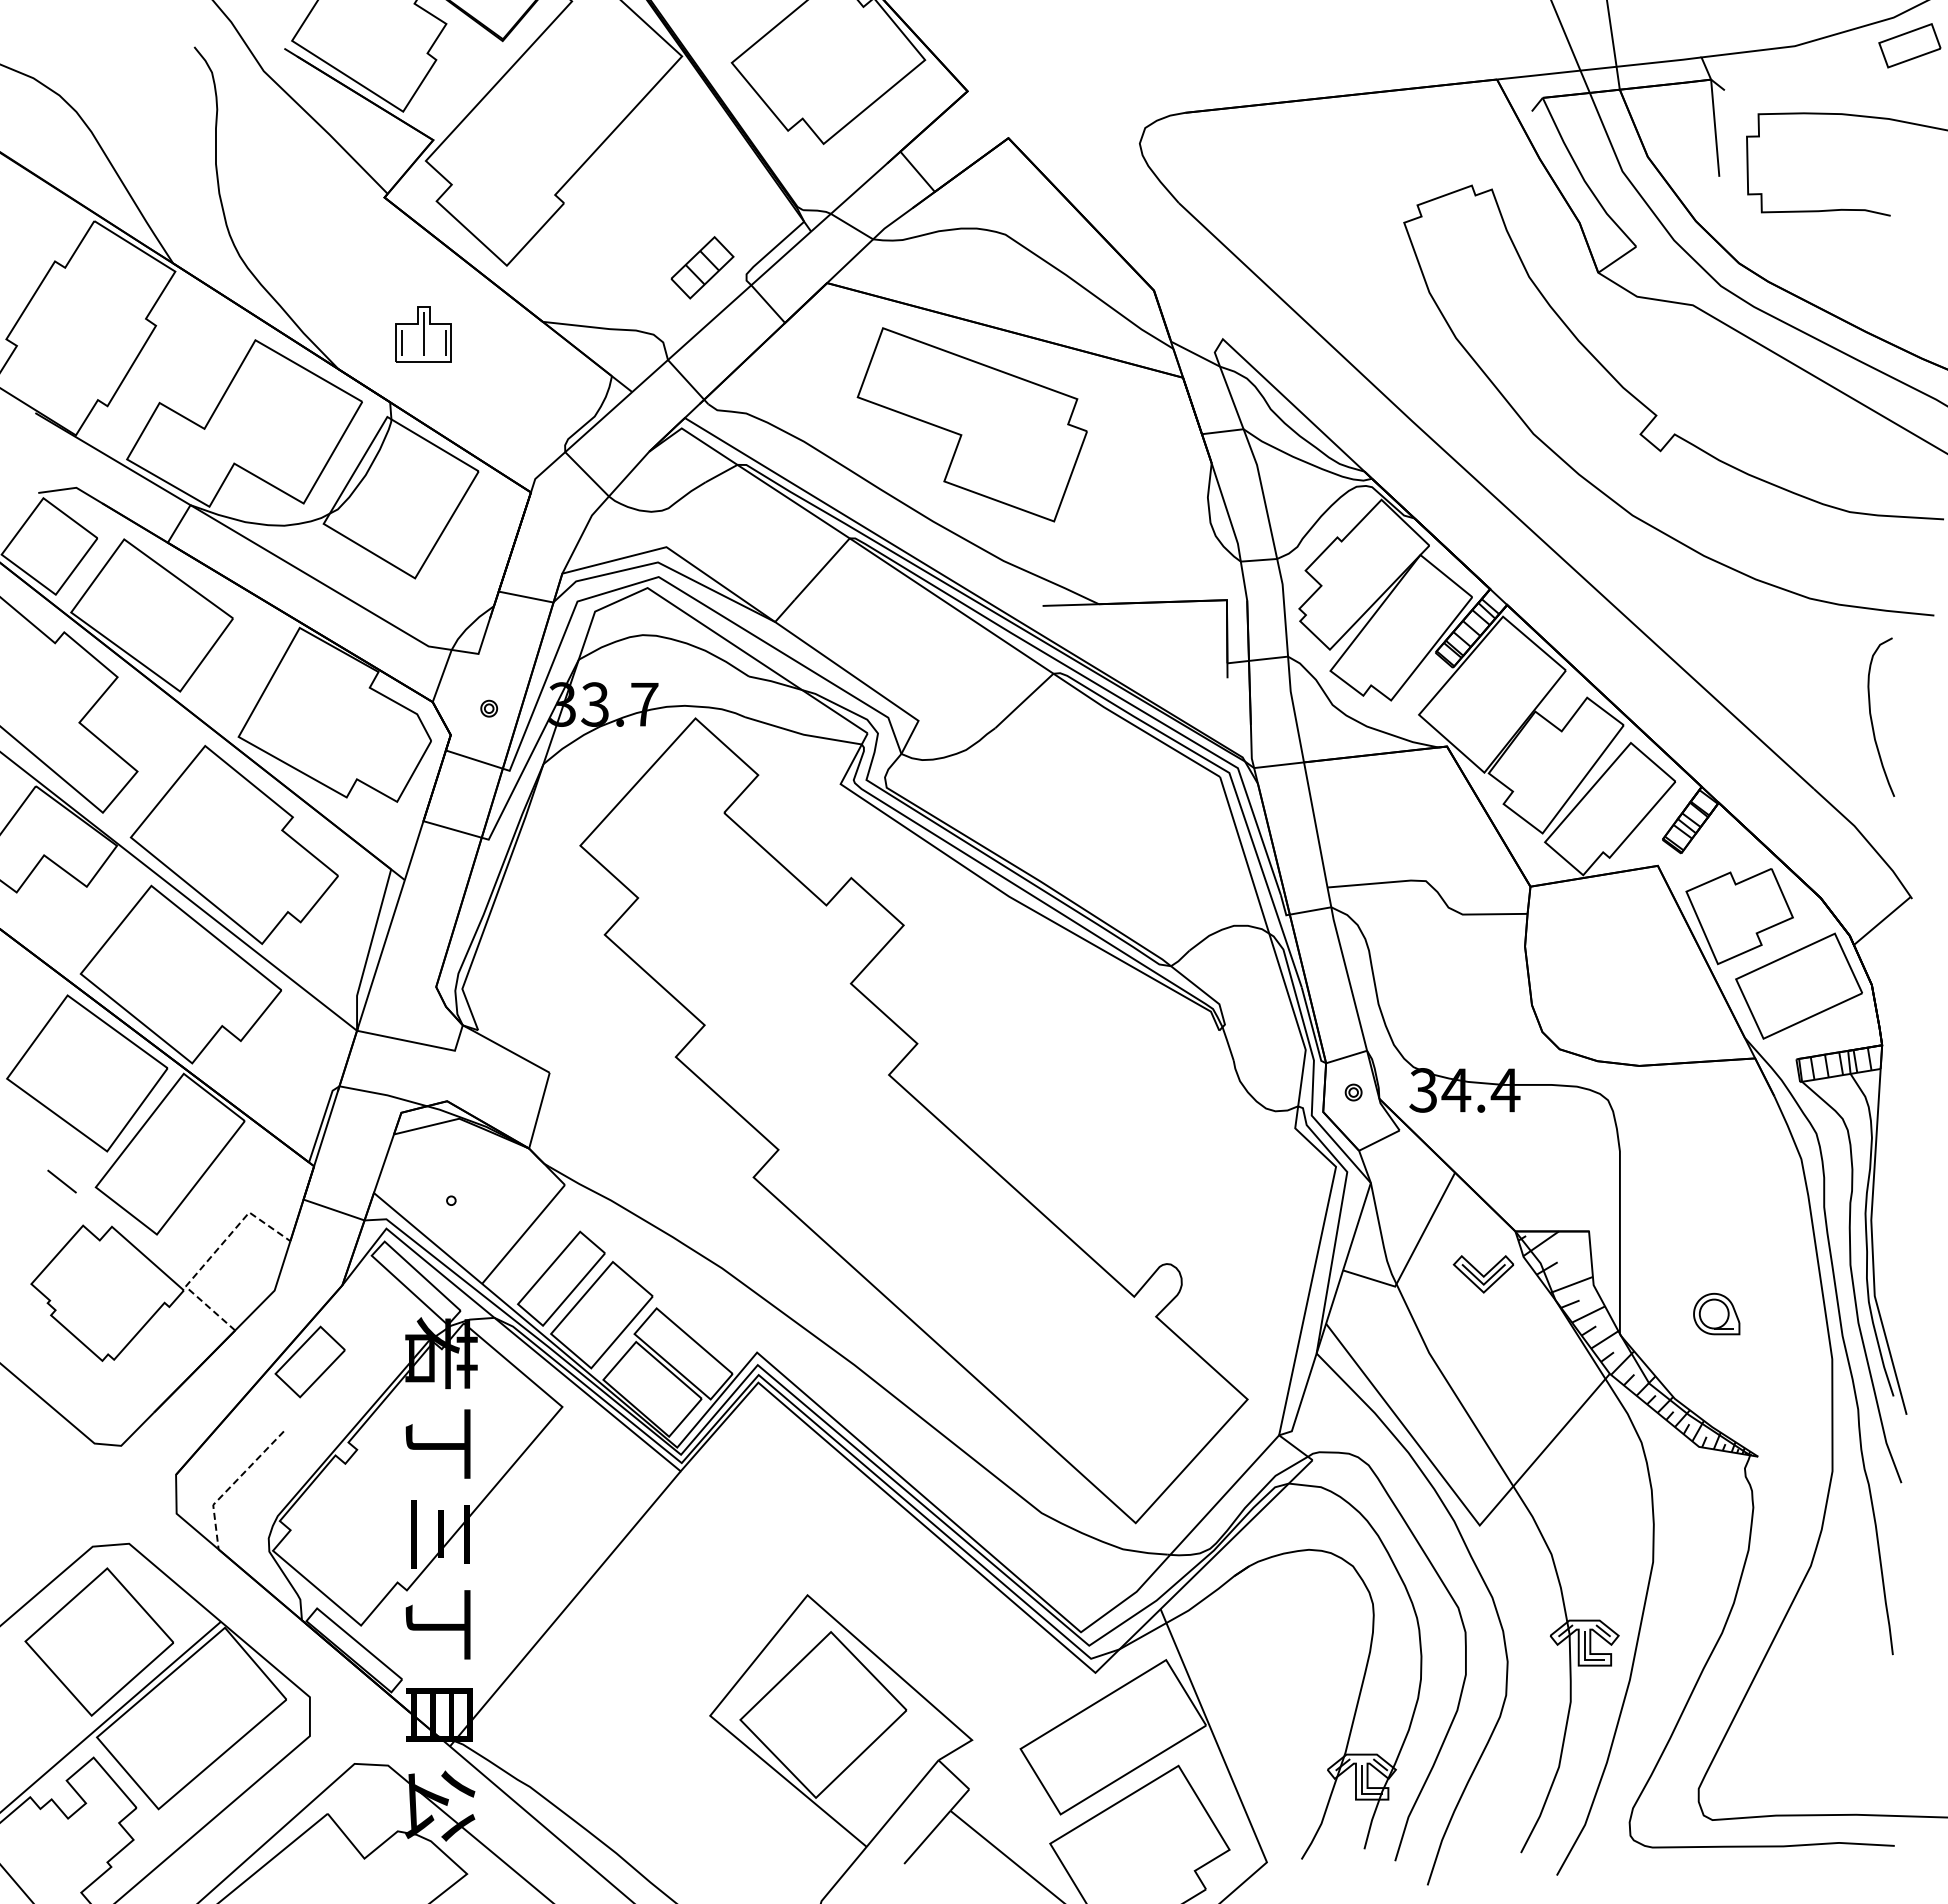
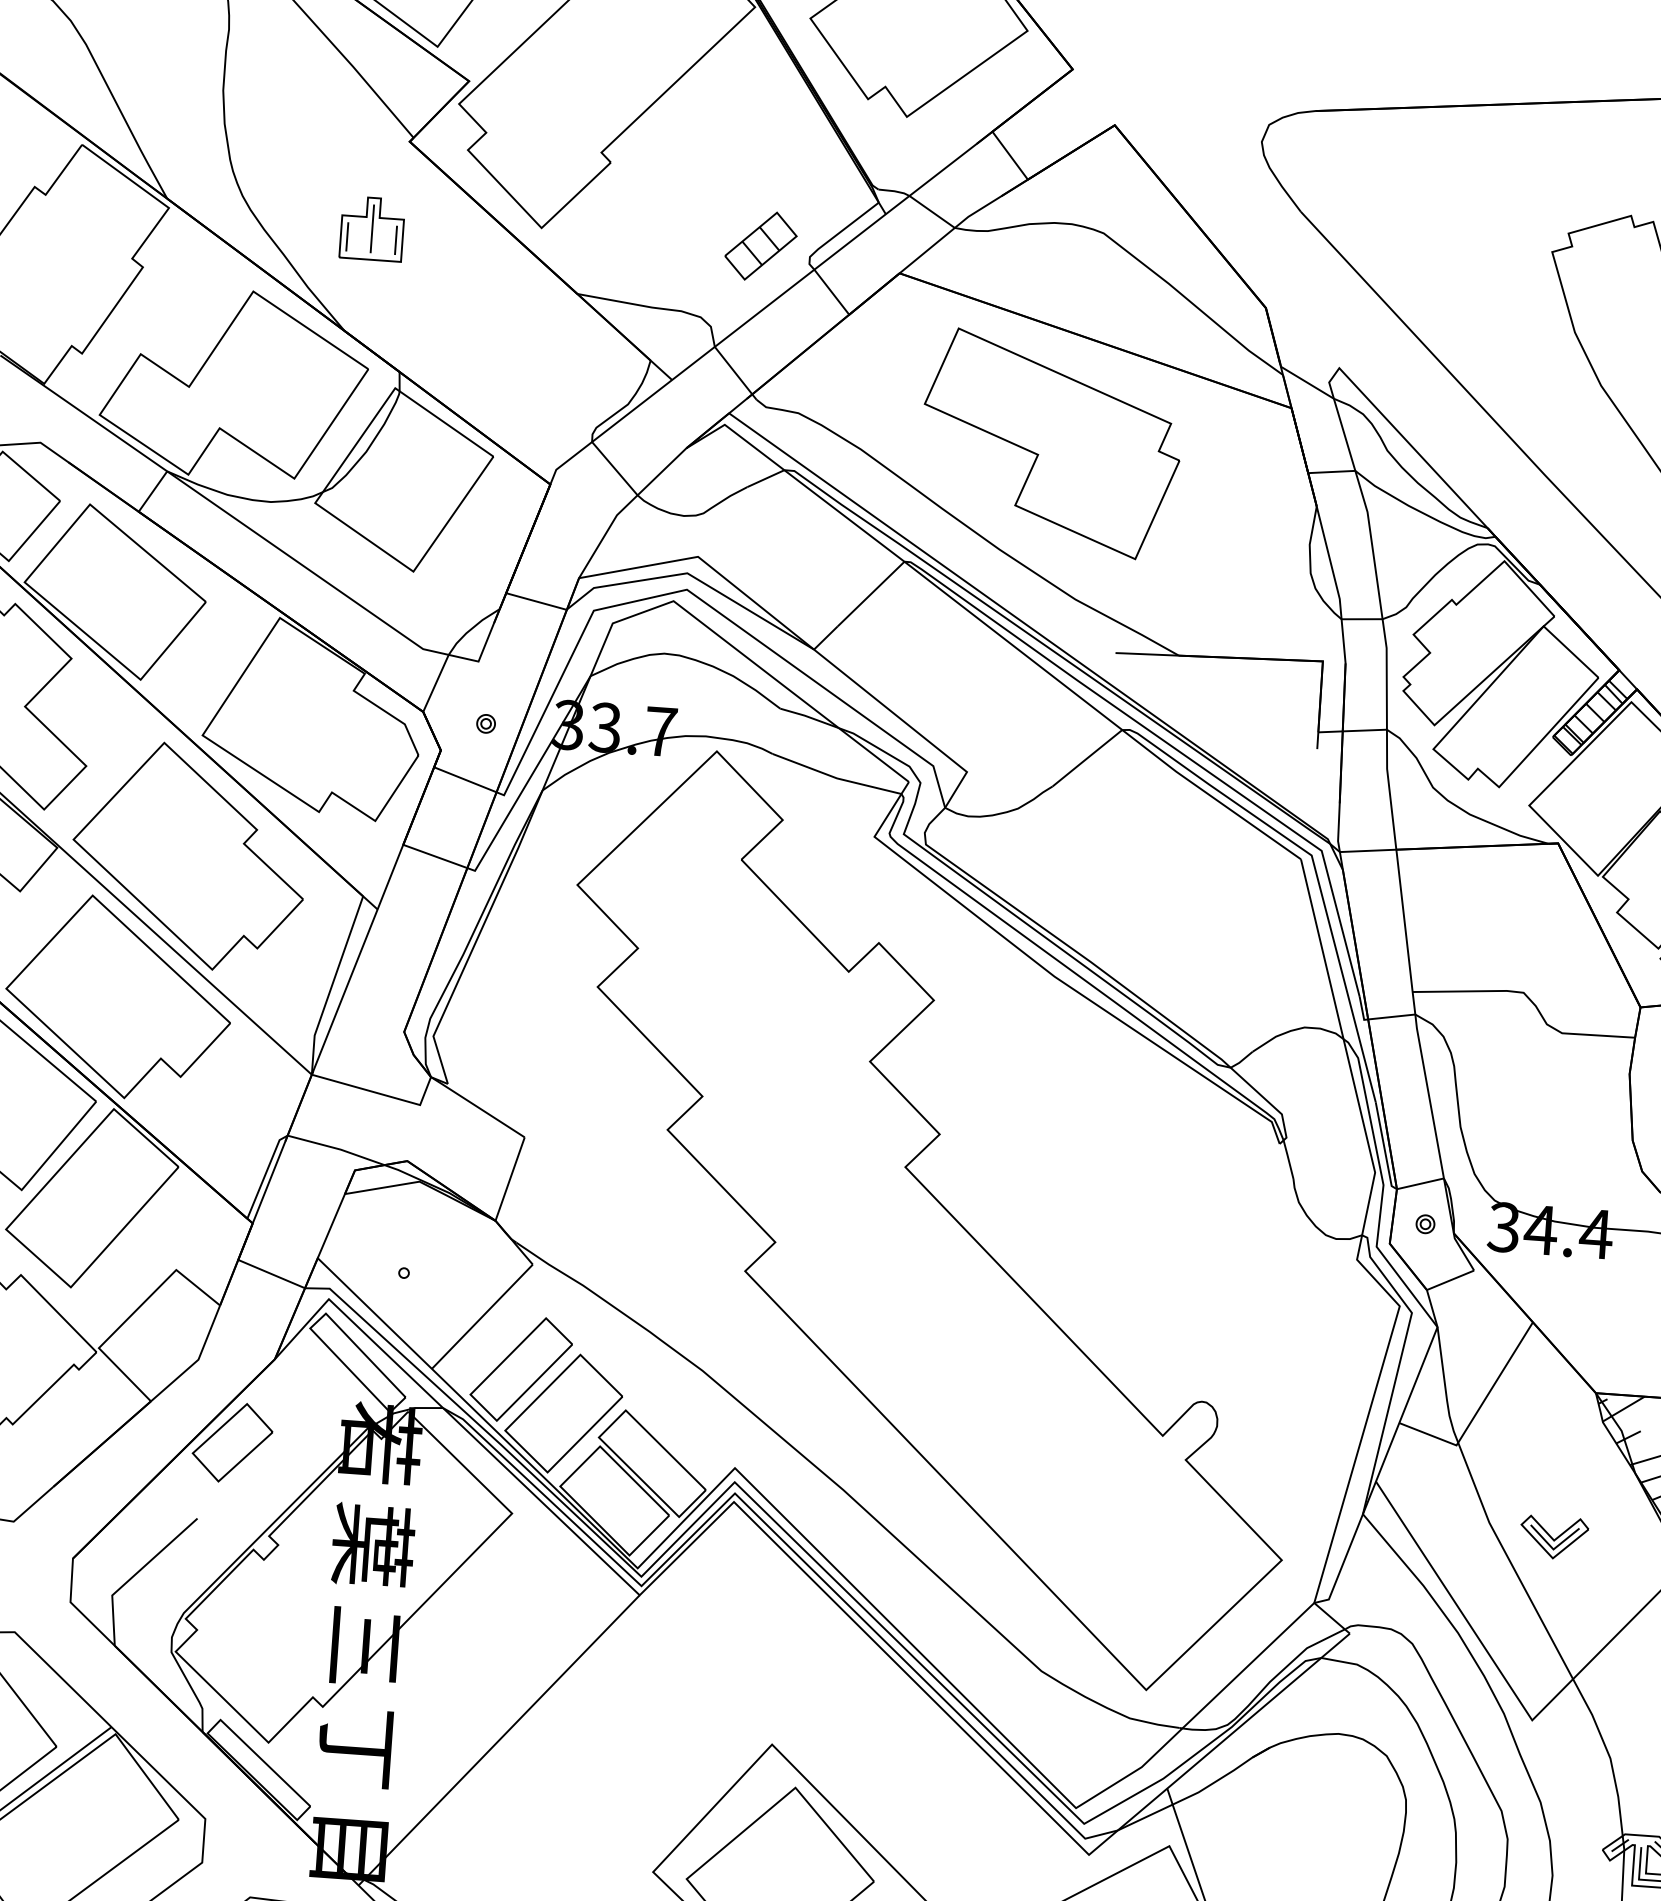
part: (423, 334) -> (371, 229), moved
line: (212, 1255) -> (131, 1315), dashed -> solid
part: (1482, 1274) -> (1552, 1537), moved
text: (441, 1443) -> (373, 1544), 丁 -> 葉
line: (232, 1485) -> (135, 1575), dashed -> solid

